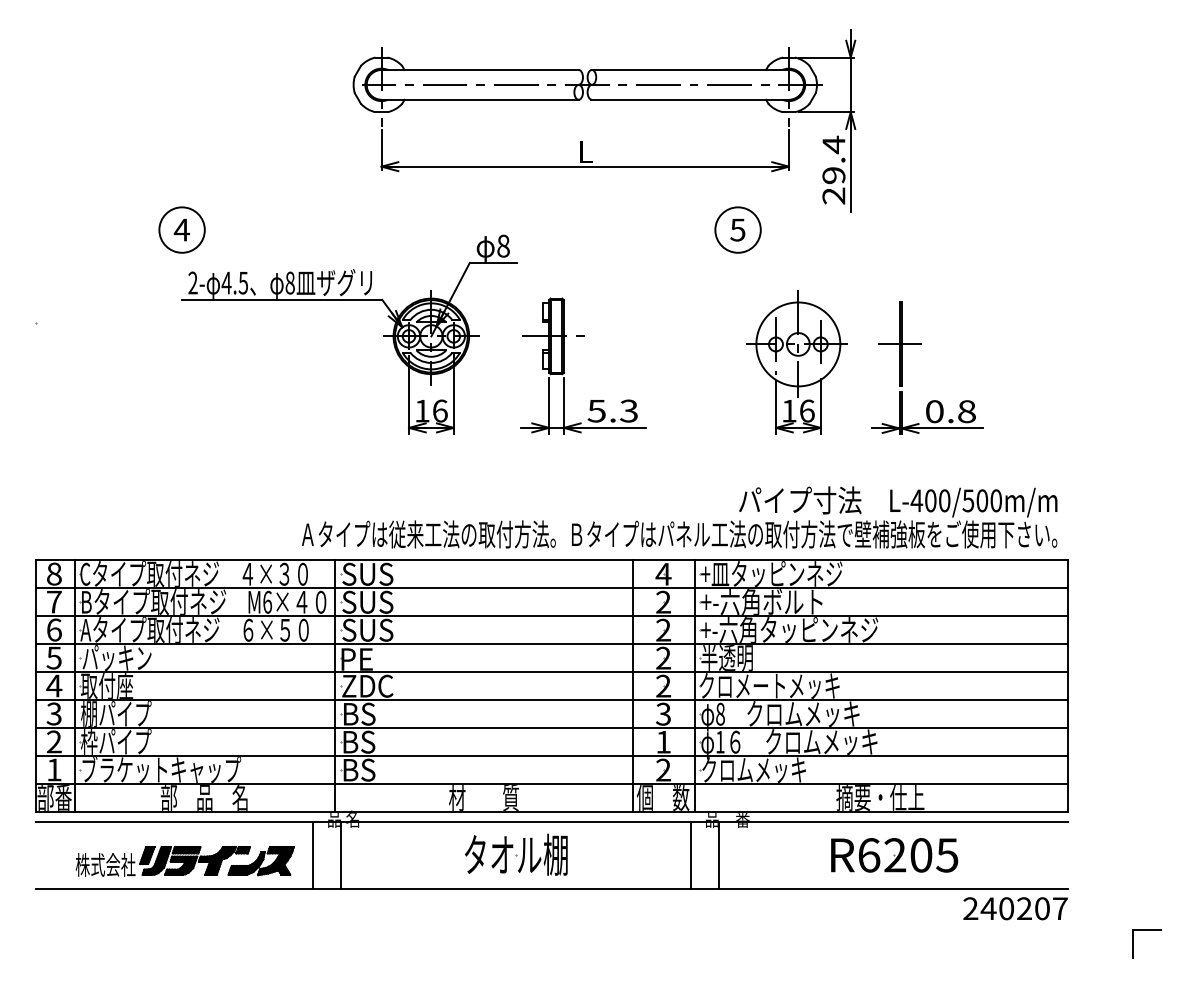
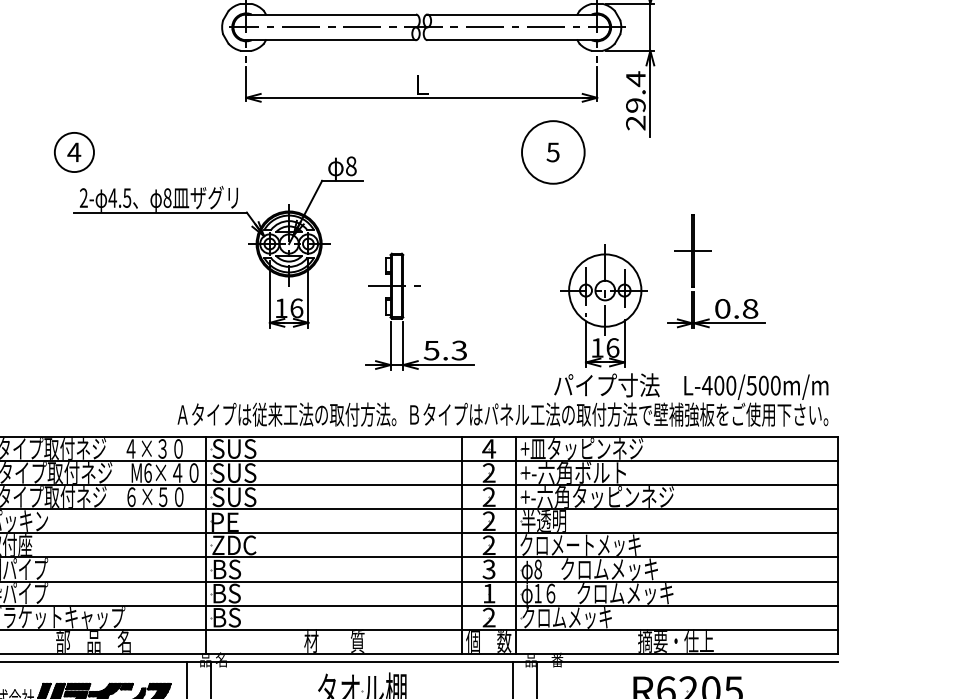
circle: (737, 229) -> (552, 151), size x1.6
part: (796, 362) -> (603, 306), moved
part: (564, 365) -> (403, 311), moved

